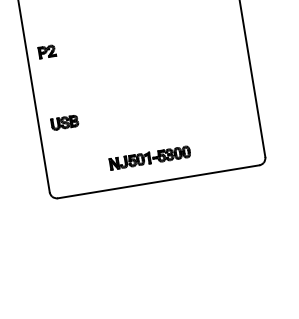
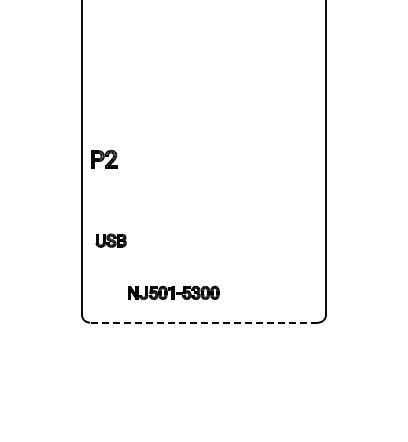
part: (47, 51) -> (104, 158), size x1.4
part: (149, 157) -> (173, 292), moved
line: (158, 181) -> (203, 322), solid -> dashed

